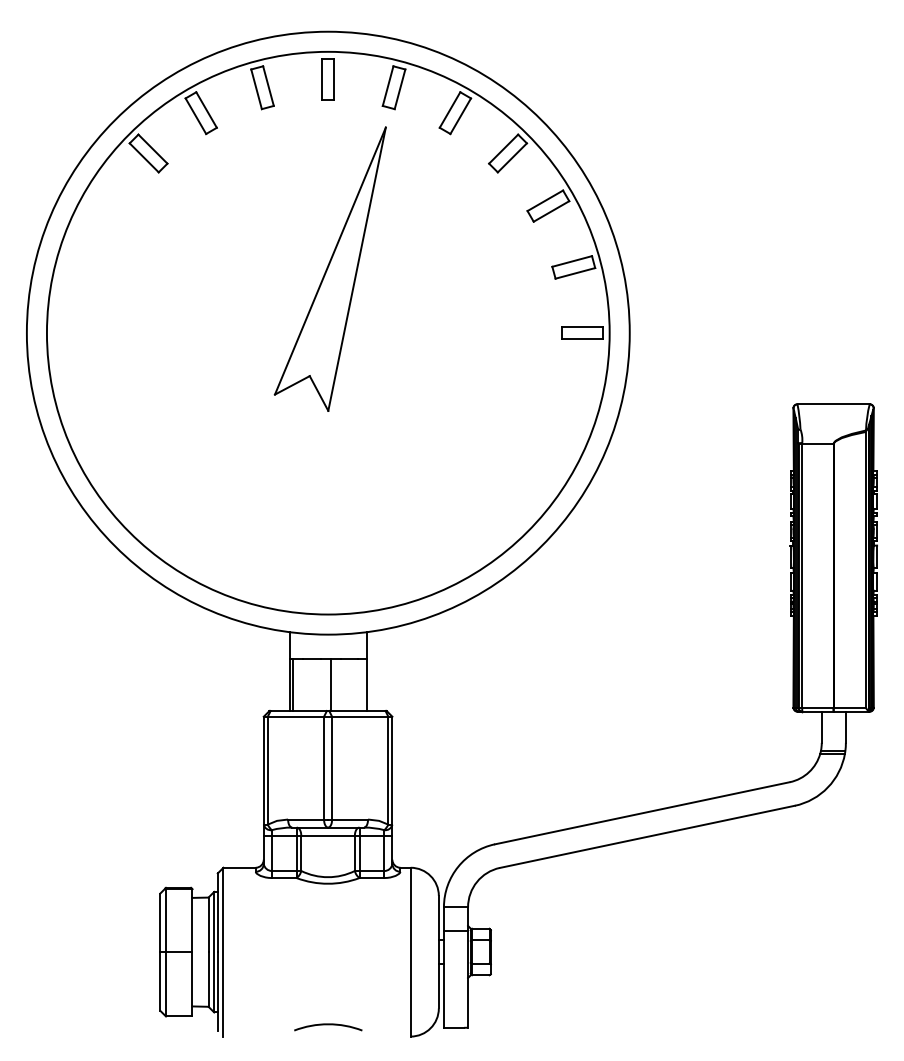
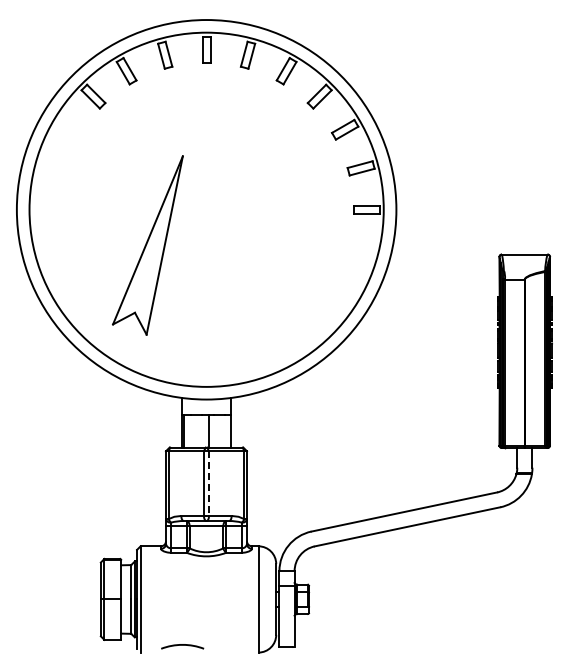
part: (329, 269) -> (147, 245), moved
line: (332, 769) -> (209, 484), solid -> dashed
arc: (328, 1025) -> (182, 645), moved

